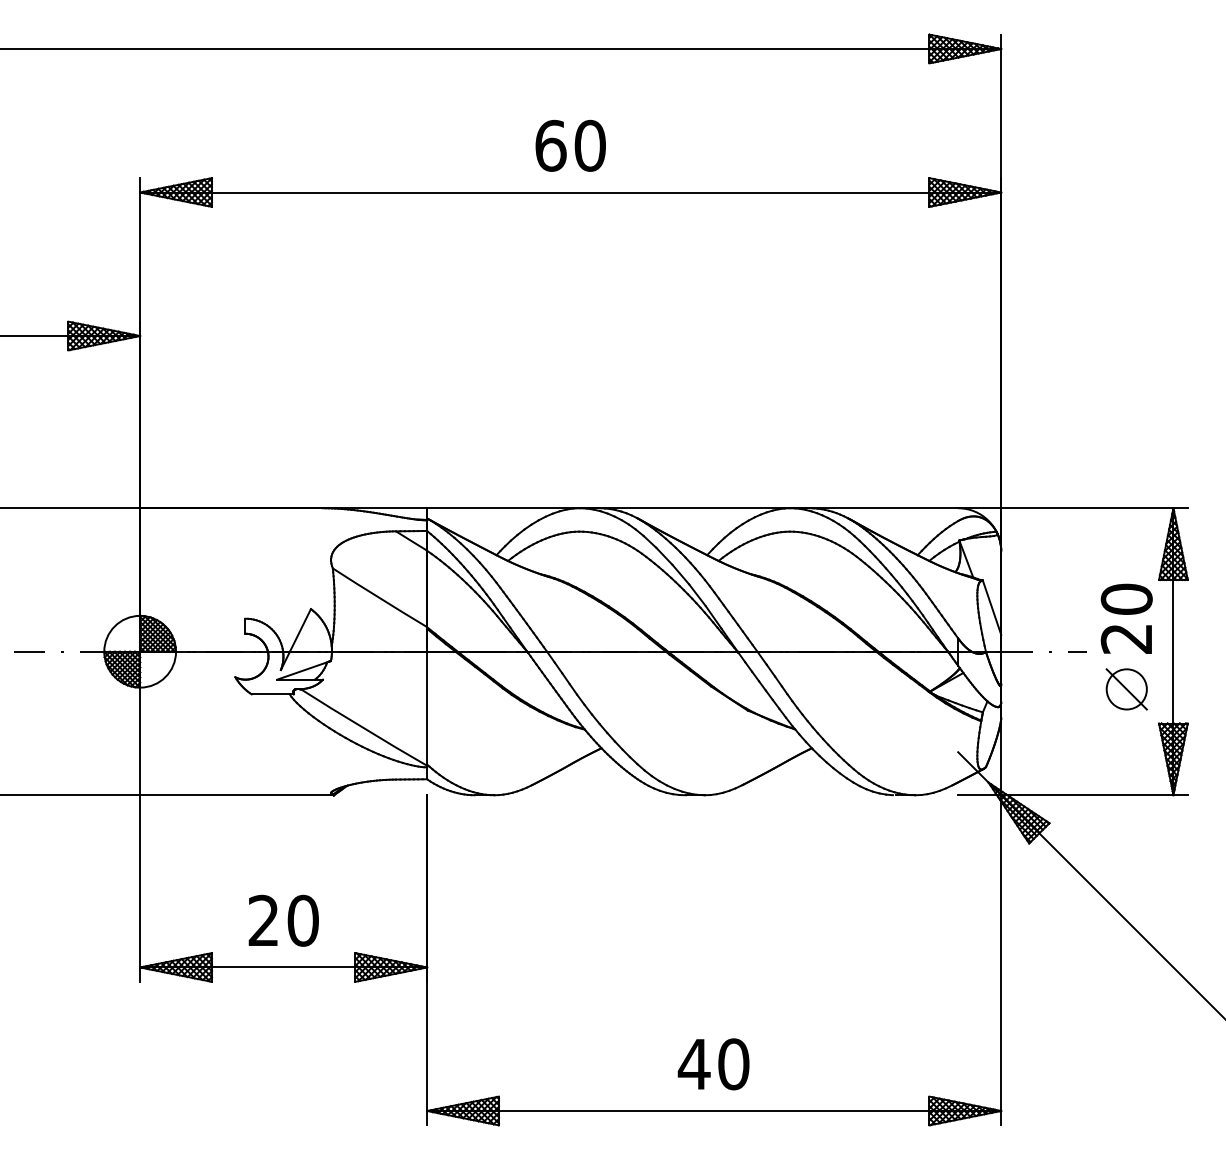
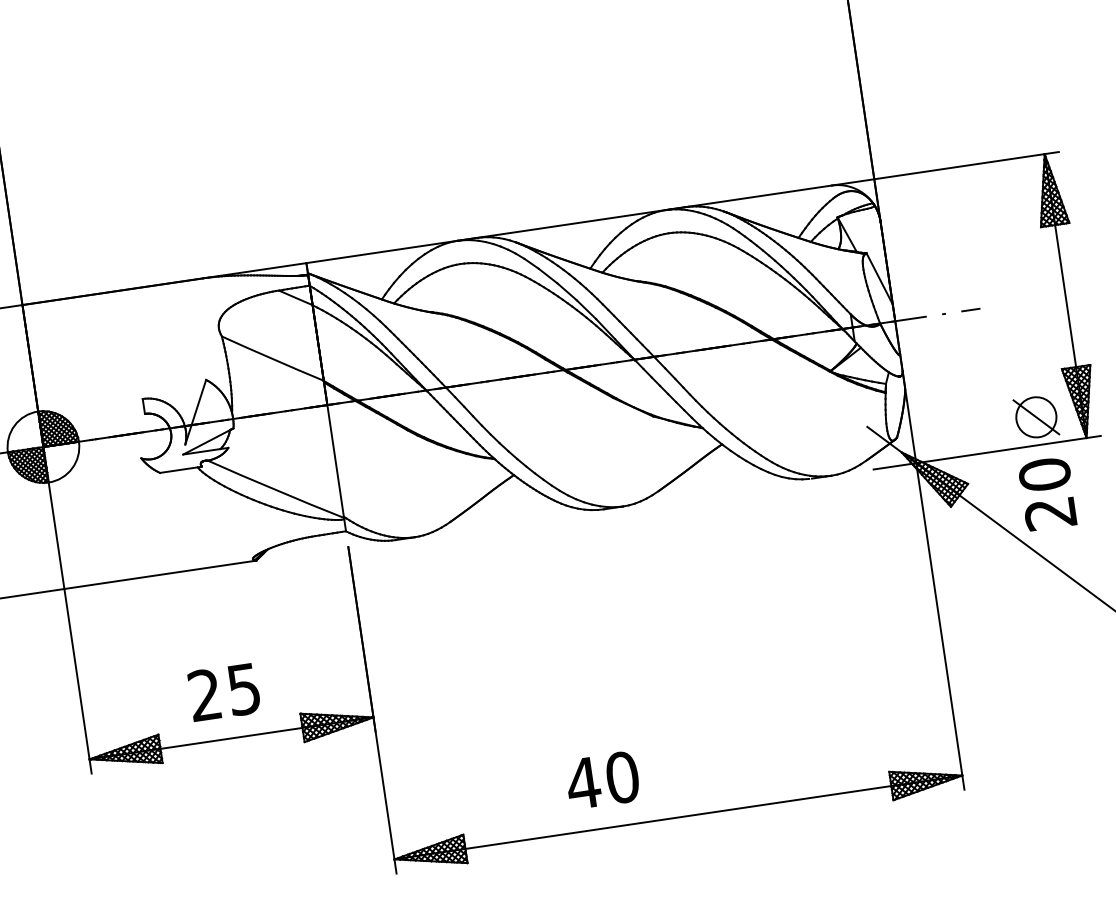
text: (1126, 618) -> (1047, 493), moved
part: (1126, 689) -> (1036, 417), moved
text: (302, 920) -> (243, 689), 20 -> 25
text: (713, 1064) -> (602, 780), moved

